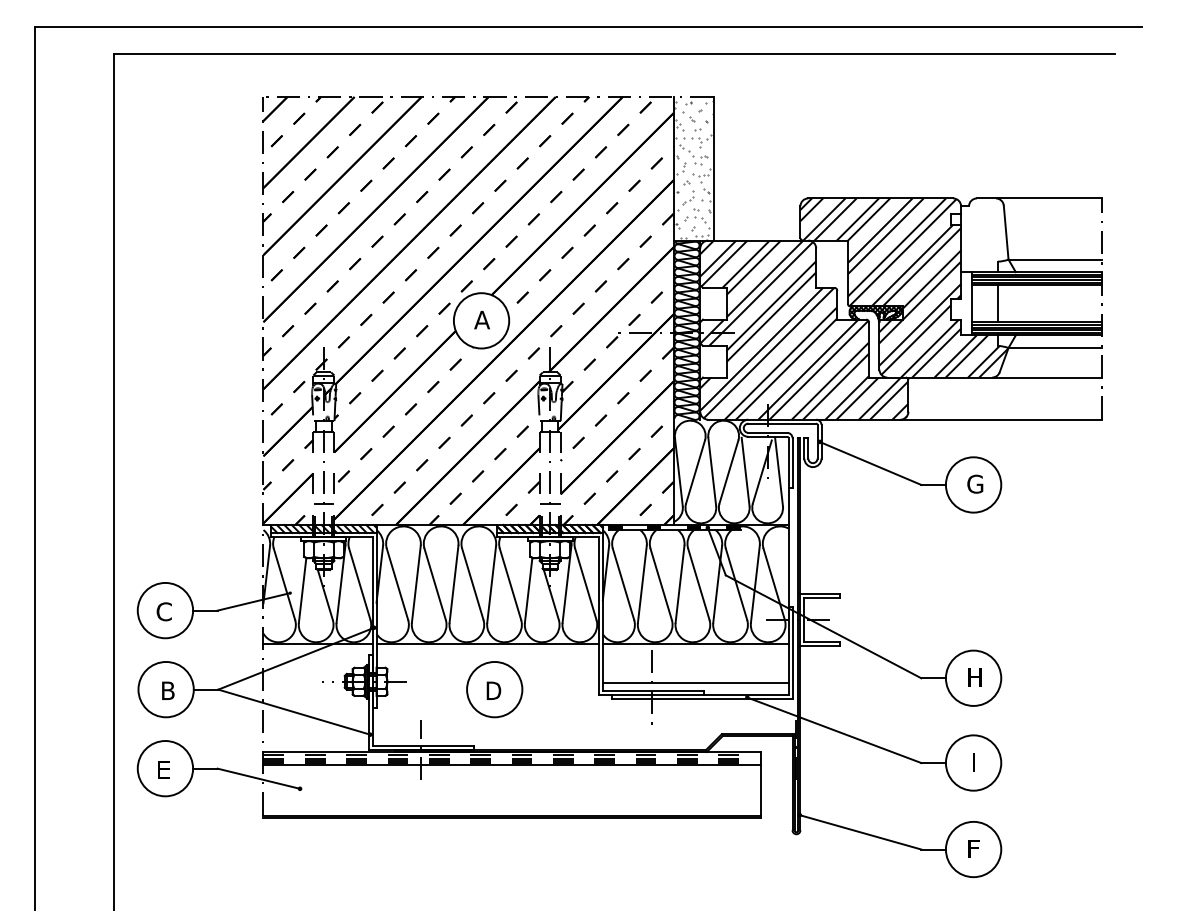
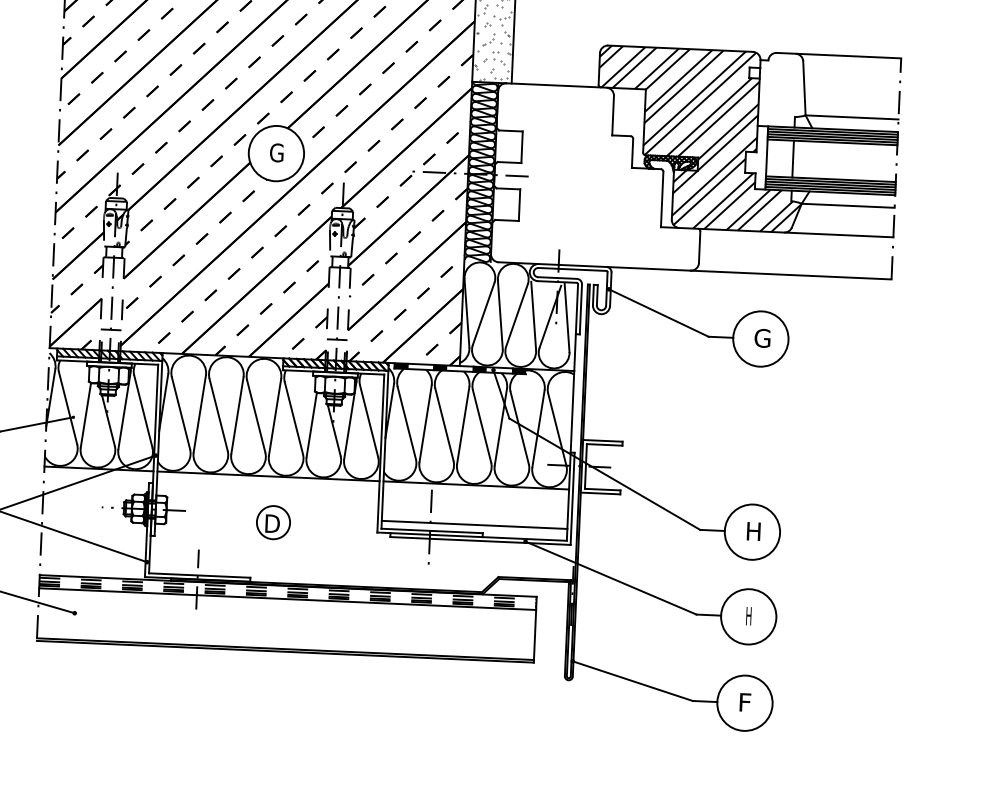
text: (481, 319) -> (276, 152), A -> G
hatch: (804, 329) -> (598, 176), removed
circle: (494, 689) -> (273, 522), size x0.6
text: (973, 762) -> (748, 616), I -> H

